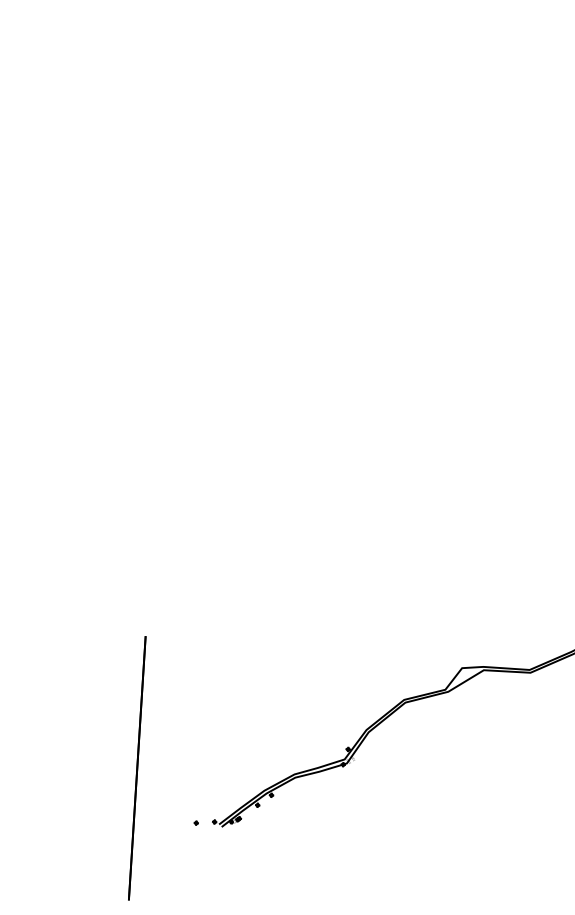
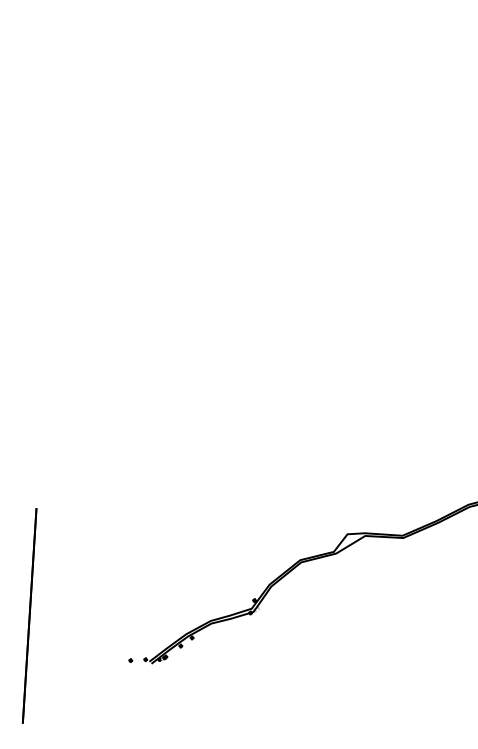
line: (137, 767) -> (29, 615), moved

